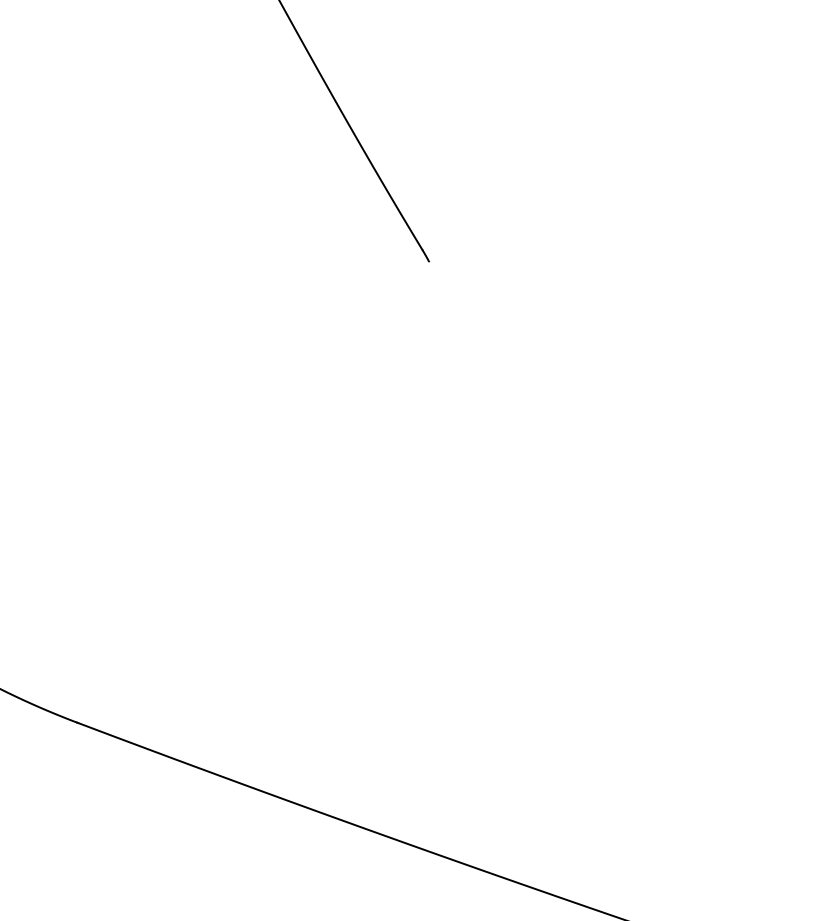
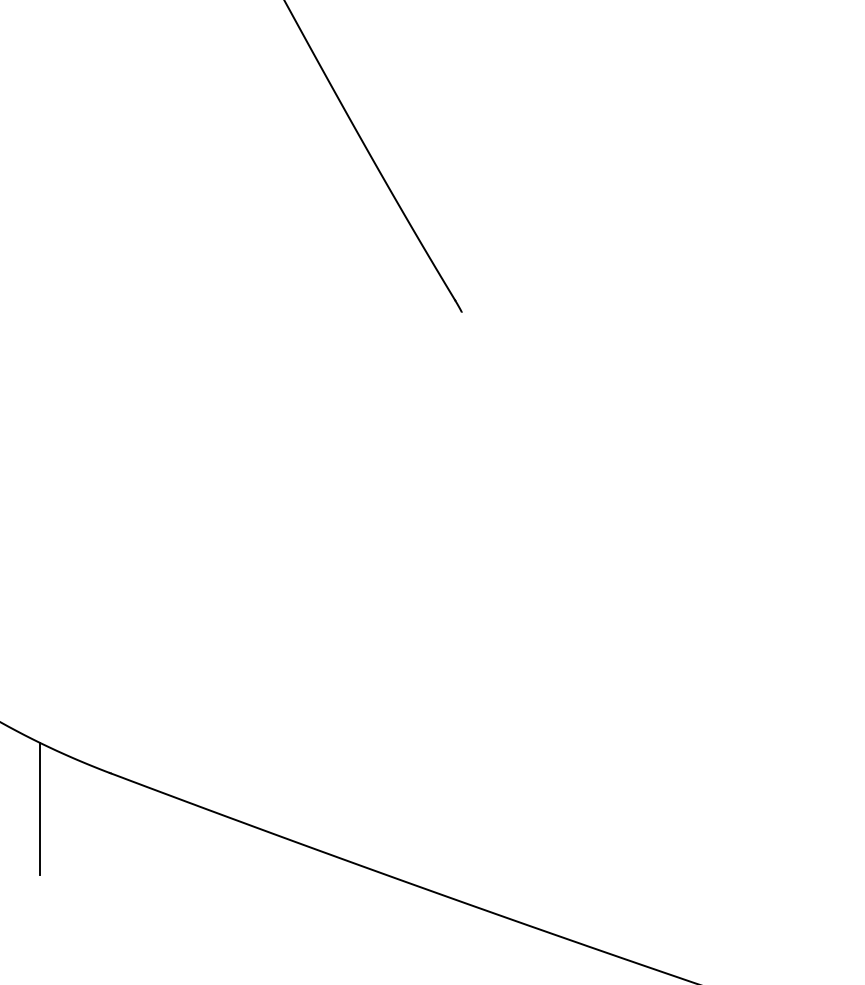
line: (7, 758) -> (40, 808), added

